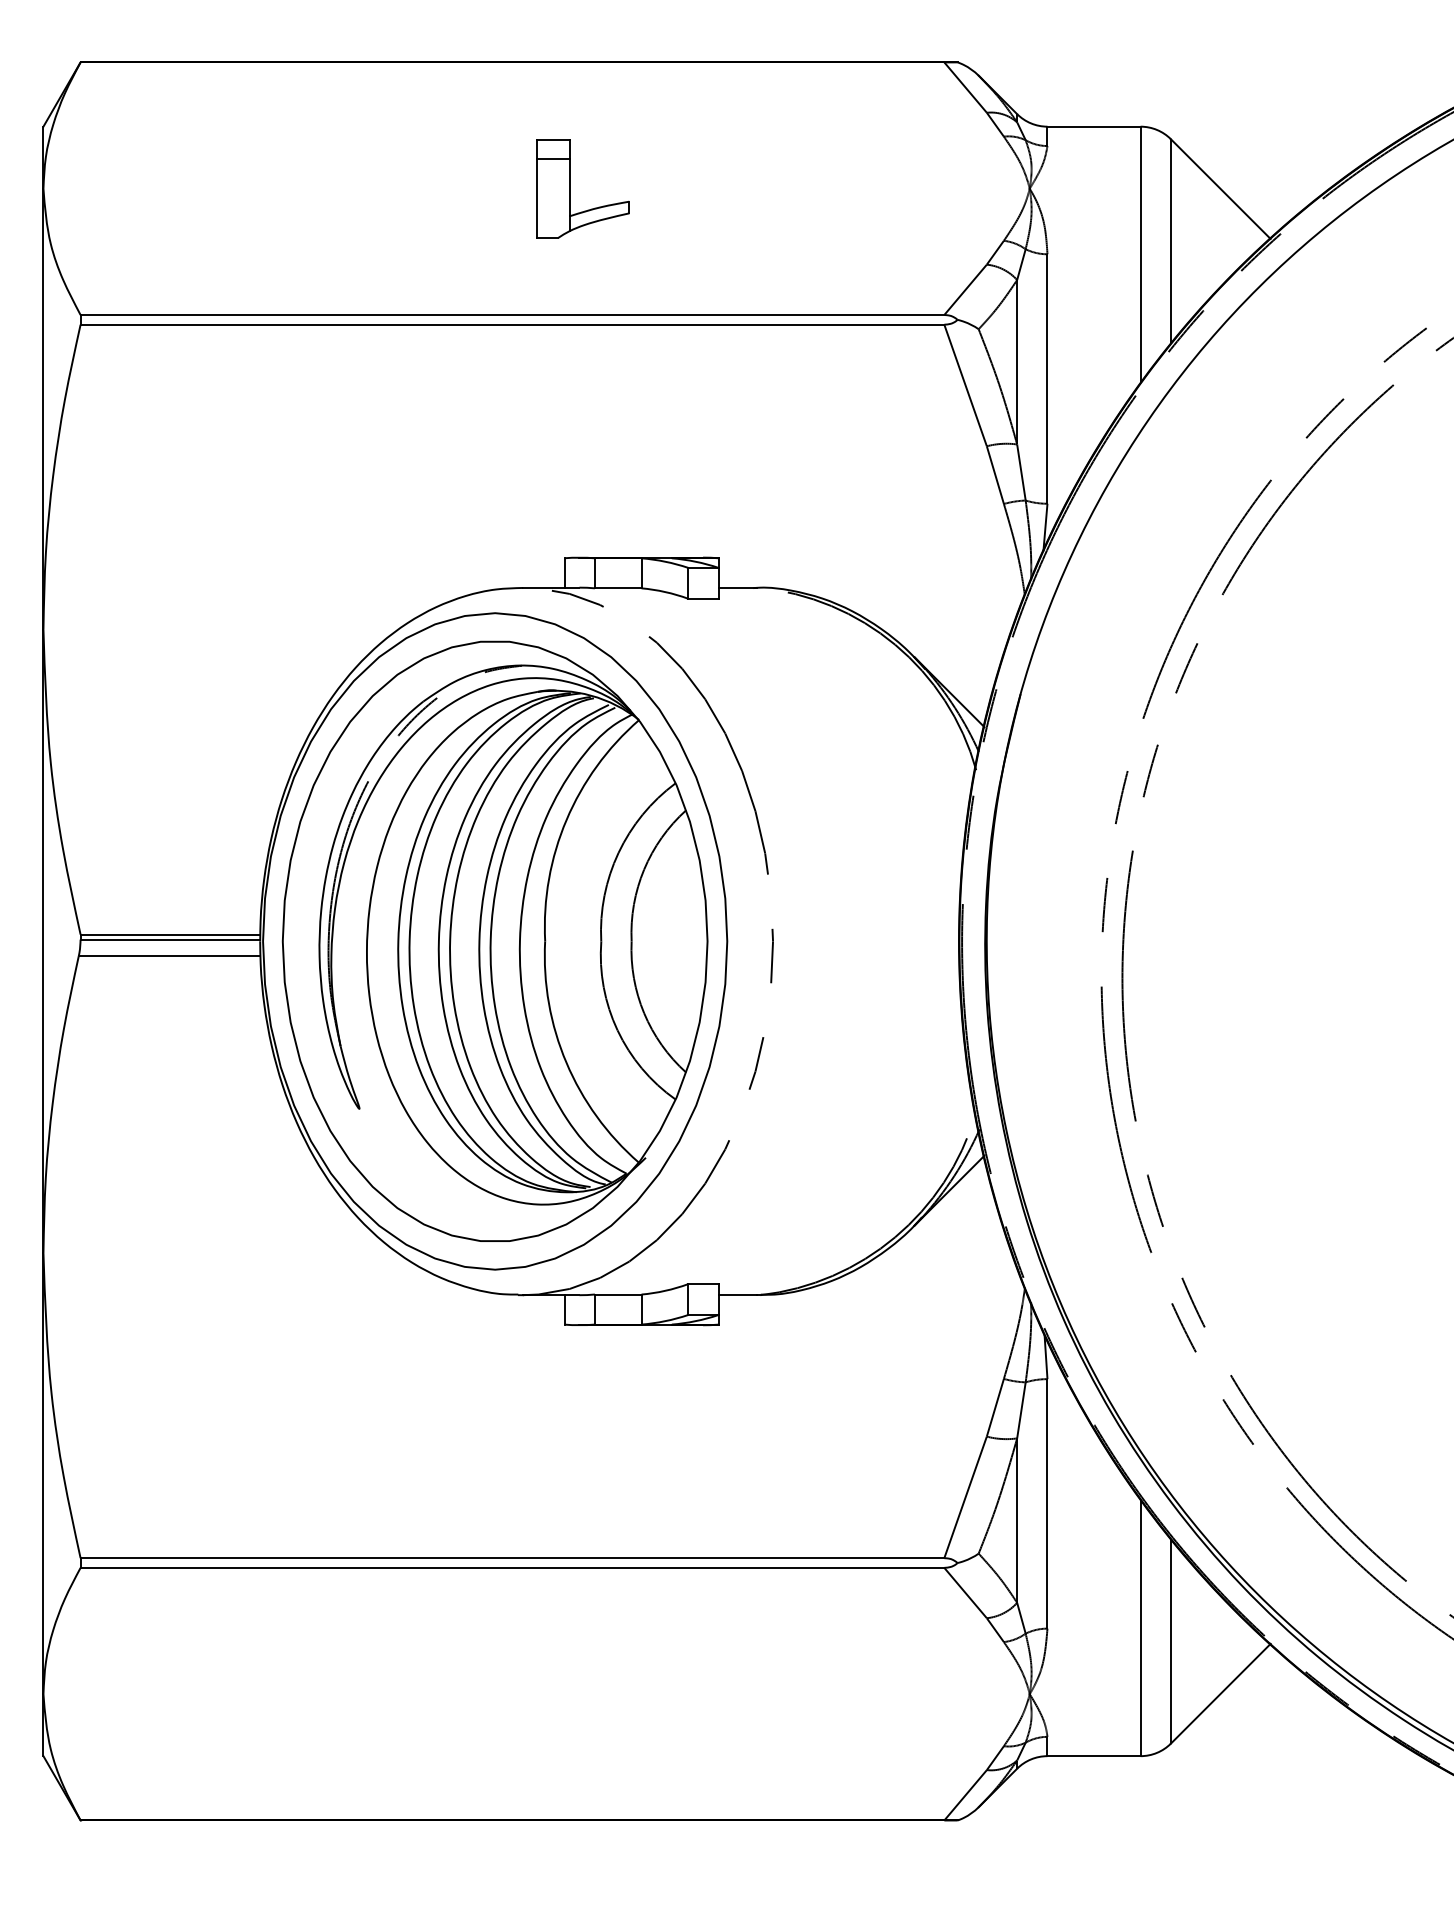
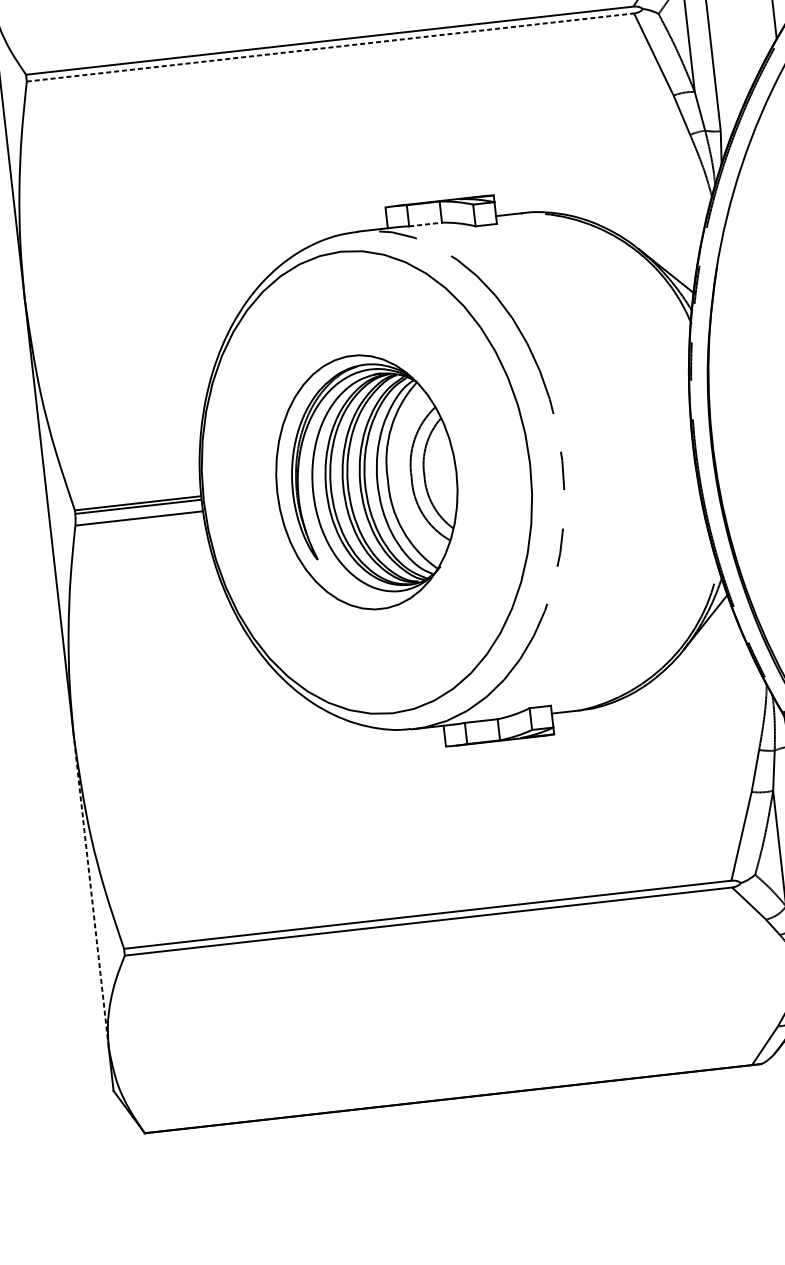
line: (512, 324) -> (330, 47), solid -> dashed
line: (618, 588) -> (425, 224), solid -> dashed
part: (494, 940) -> (366, 481), size x0.6
line: (43, 1473) -> (91, 892), solid -> dashed

